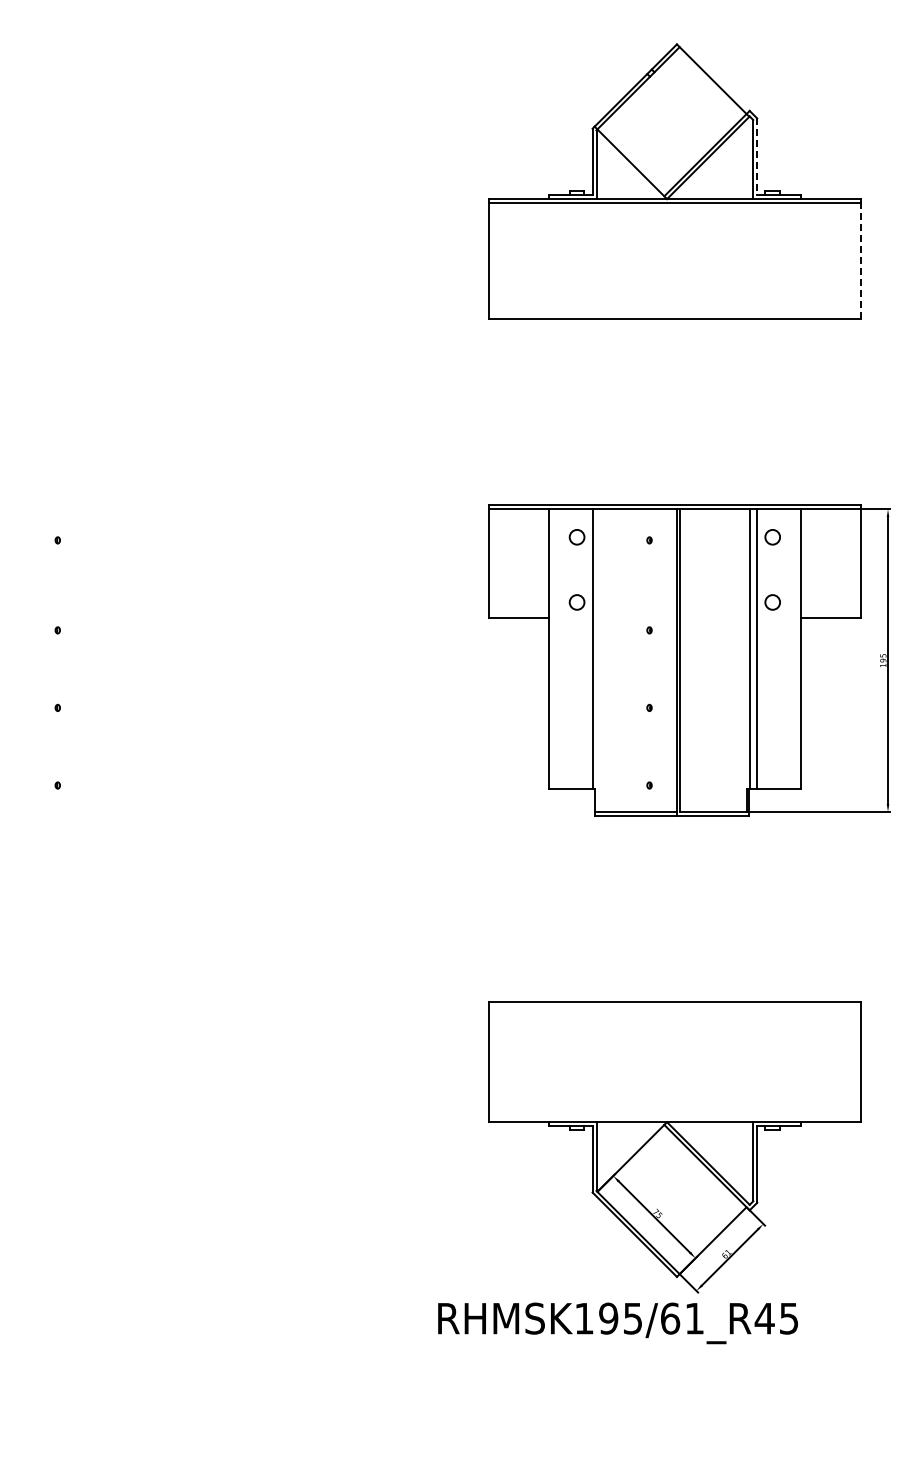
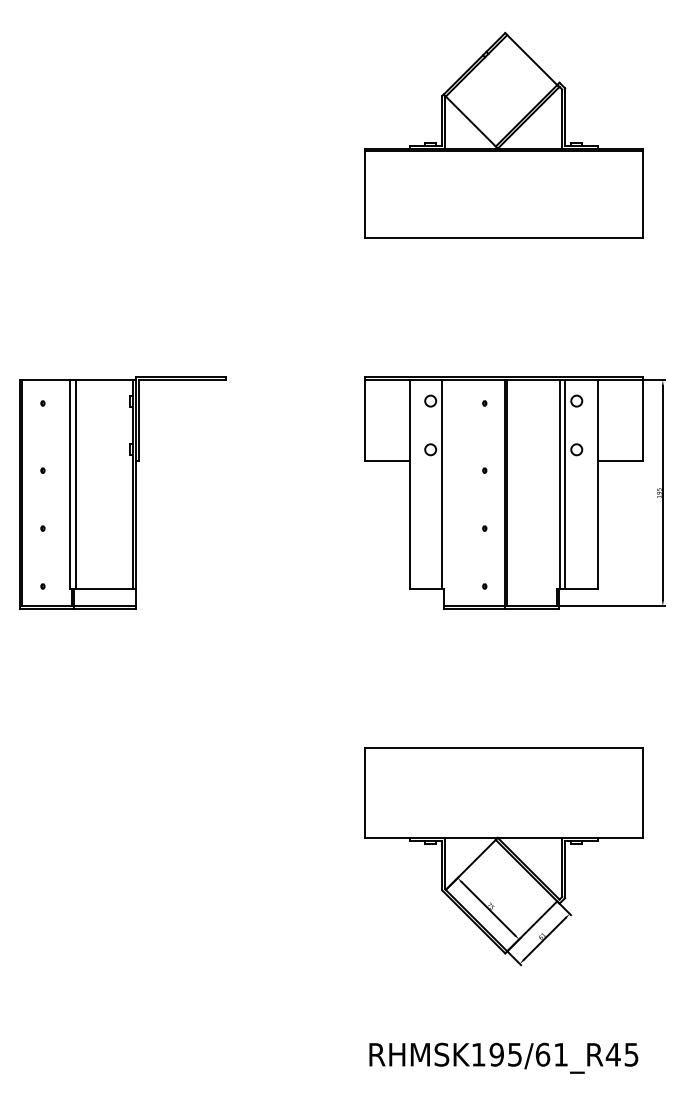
line: (757, 157) -> (565, 117), dashed -> solid
line: (861, 260) -> (643, 194), dashed -> solid
part: (165, 660) -> (123, 493), added
text: (617, 1323) -> (503, 1058), moved

